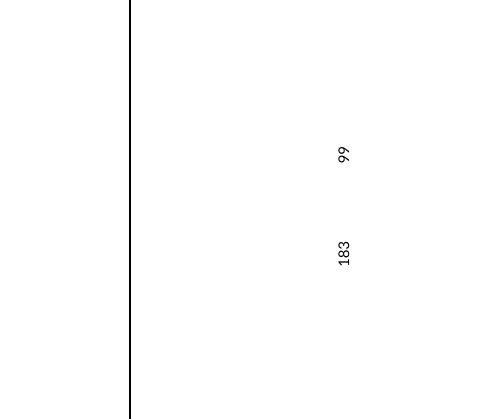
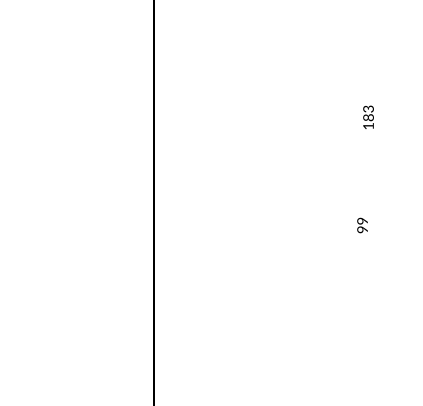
text: (343, 154) -> (362, 225), moved
text: (343, 253) -> (368, 117), moved

